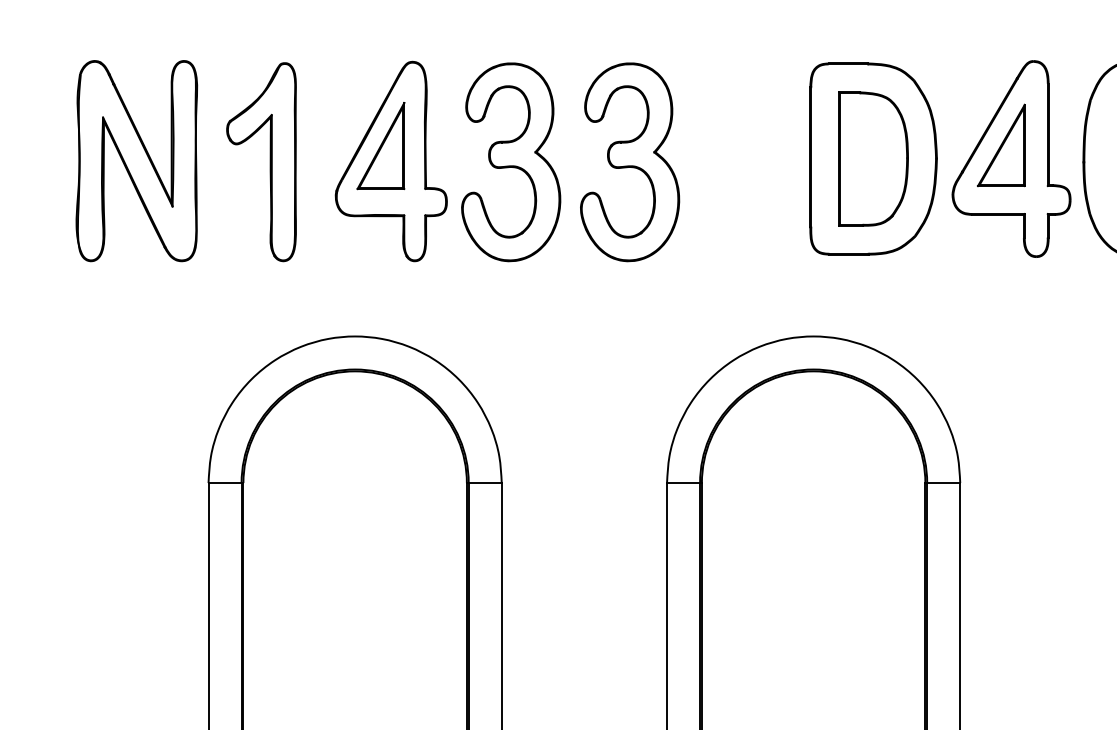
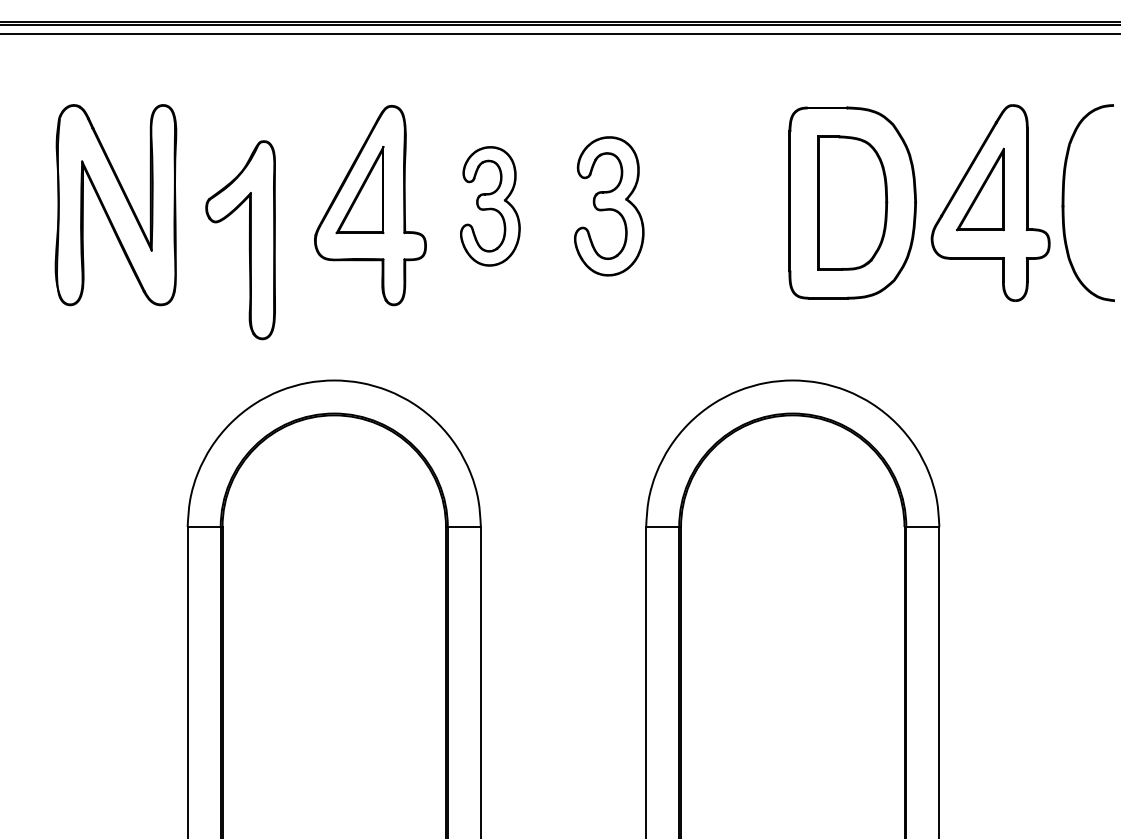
part: (270, 162) -> (249, 240), moved
part: (511, 162) -> (490, 206), size x0.6
part: (630, 162) -> (609, 206), size x0.7

